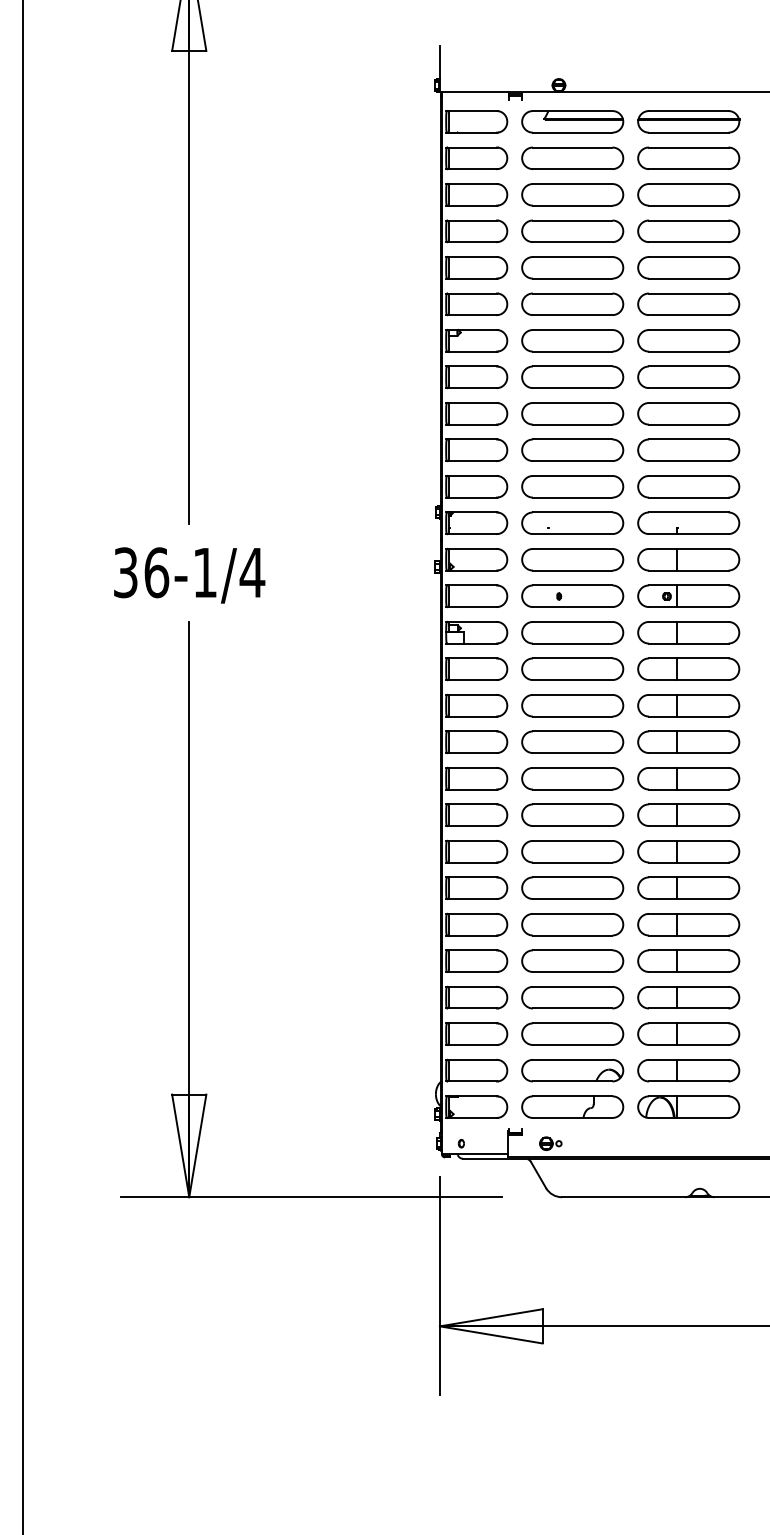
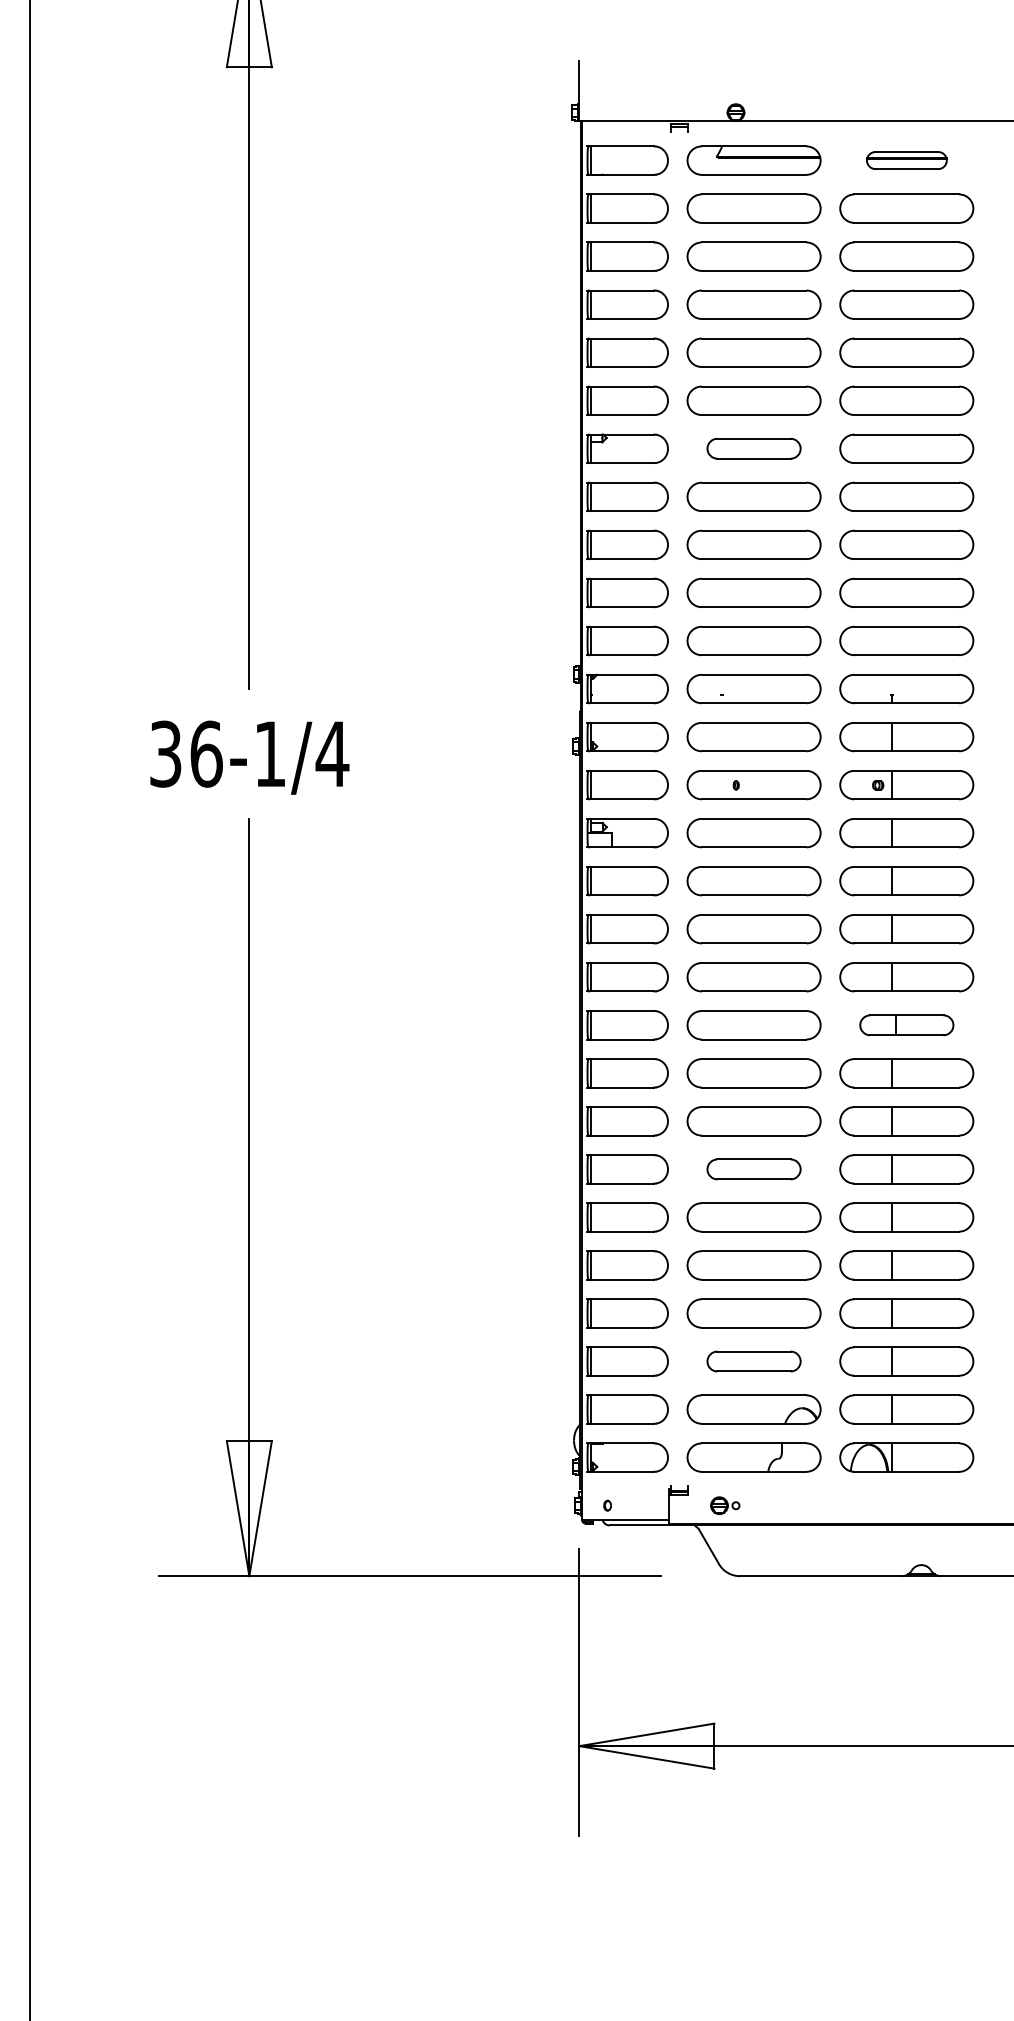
part: (688, 121) -> (906, 160), size x0.6
part: (572, 340) -> (753, 448), size x0.7
part: (688, 778) -> (906, 1025), size x0.7
part: (572, 888) -> (753, 1169), size x0.7
part: (572, 1034) -> (753, 1361), size x0.7

